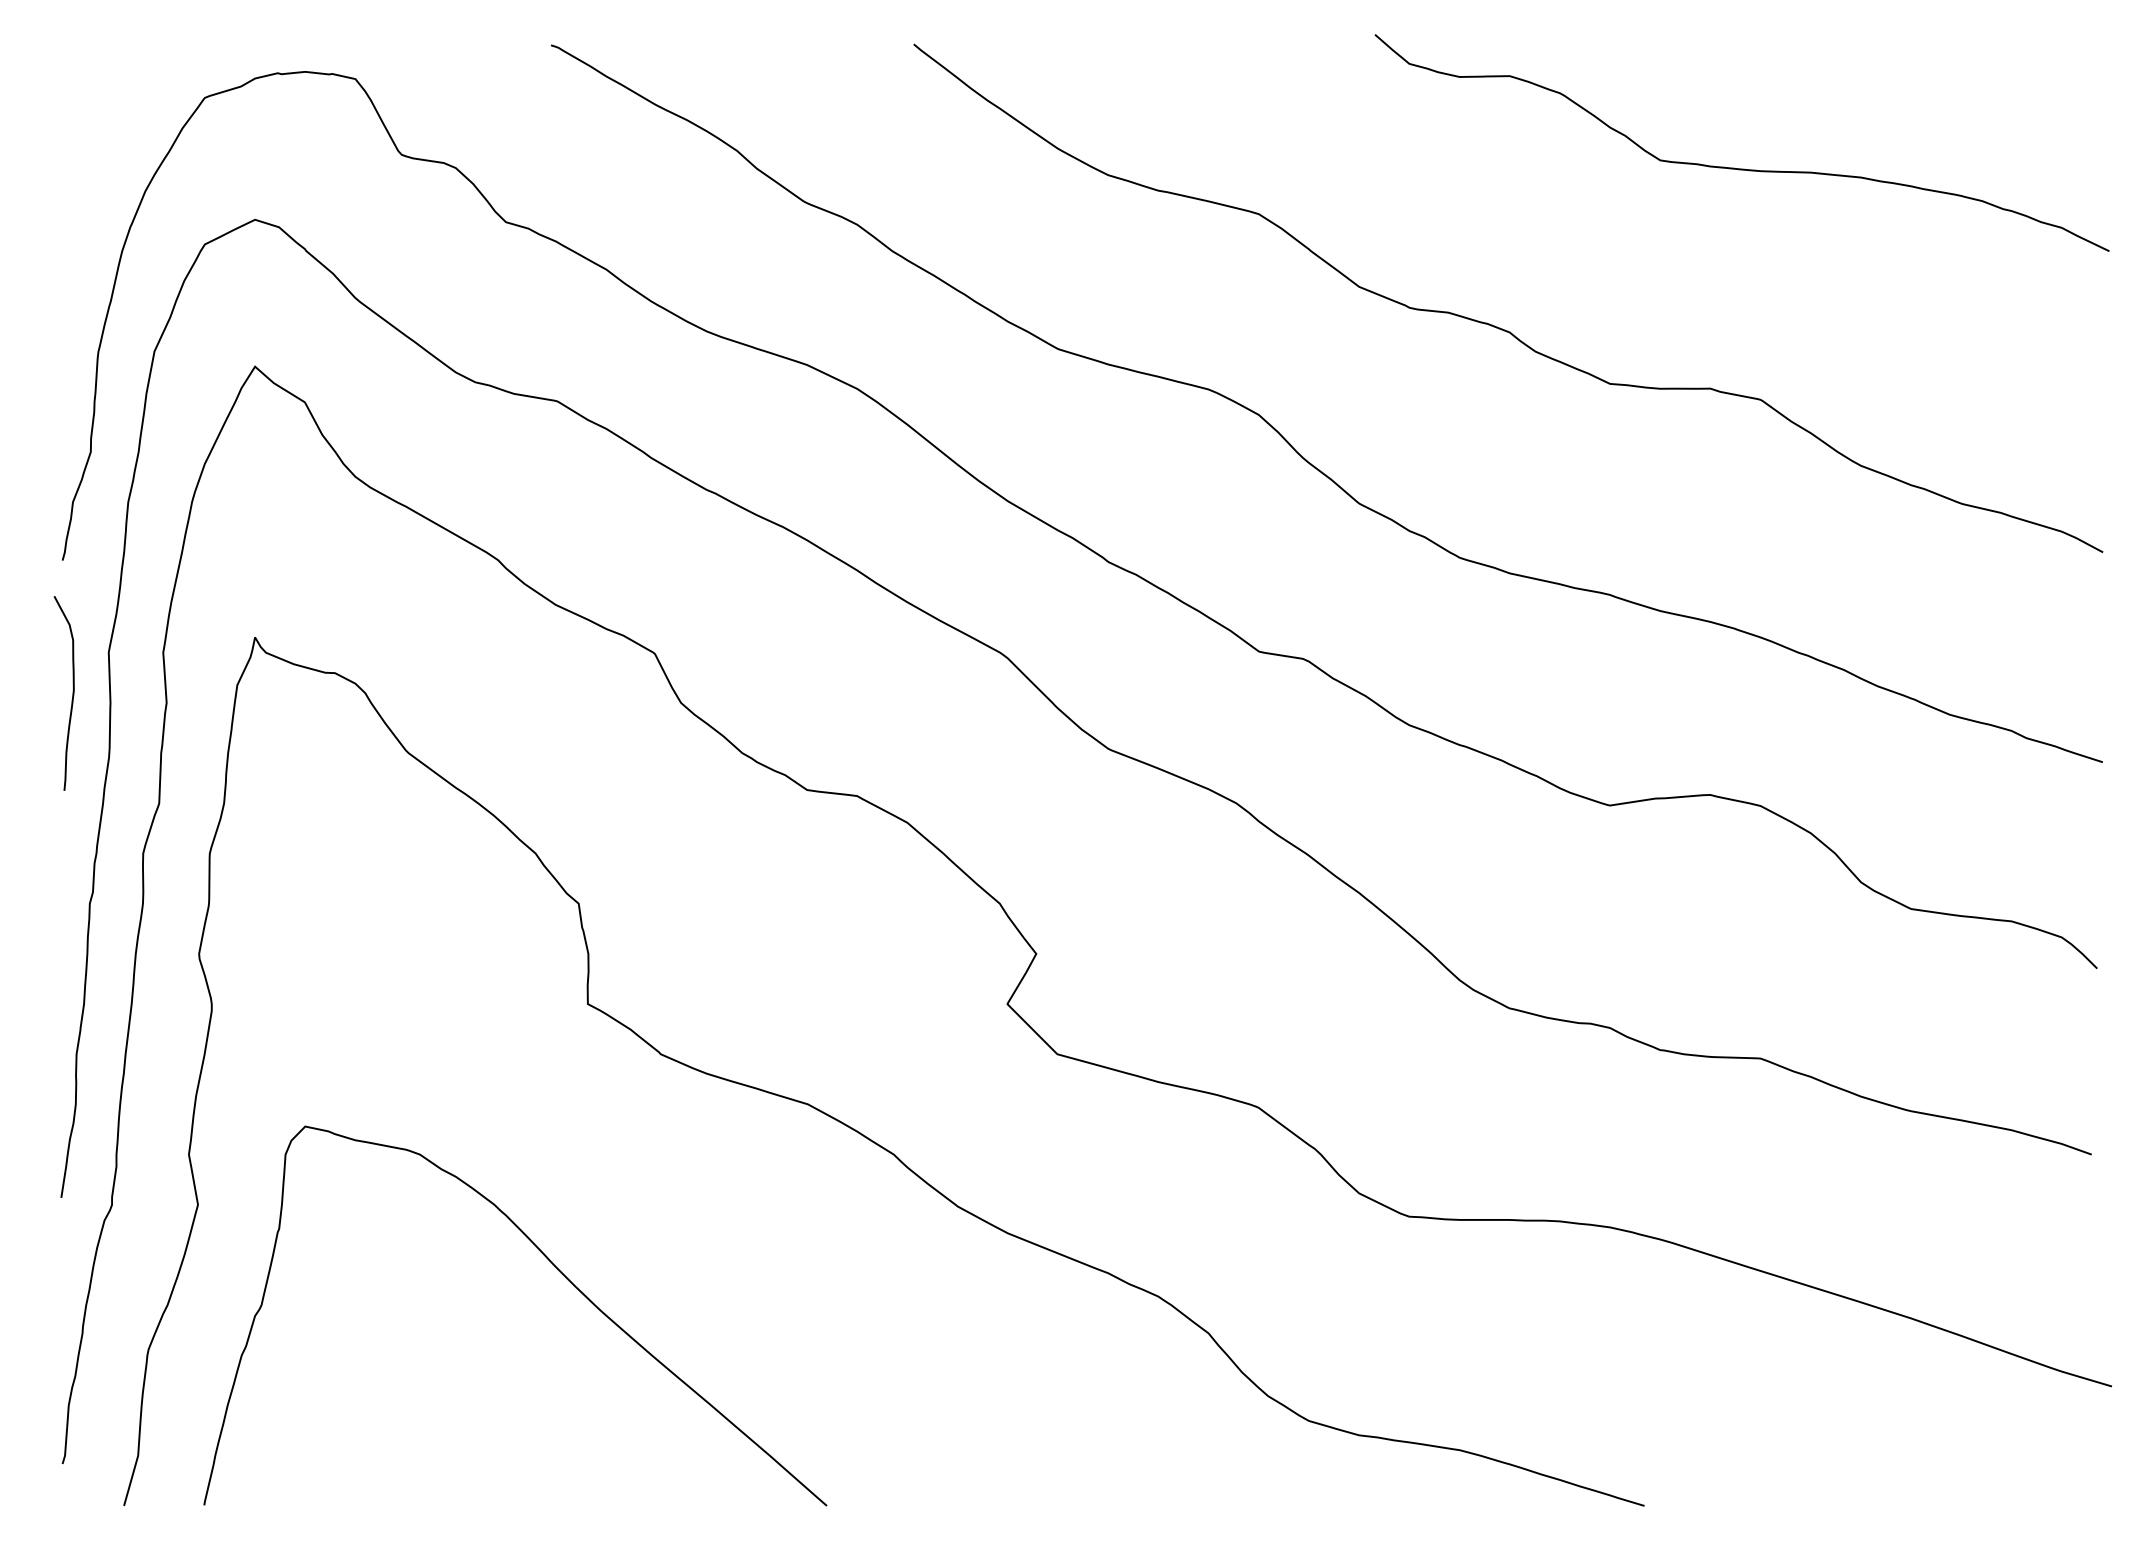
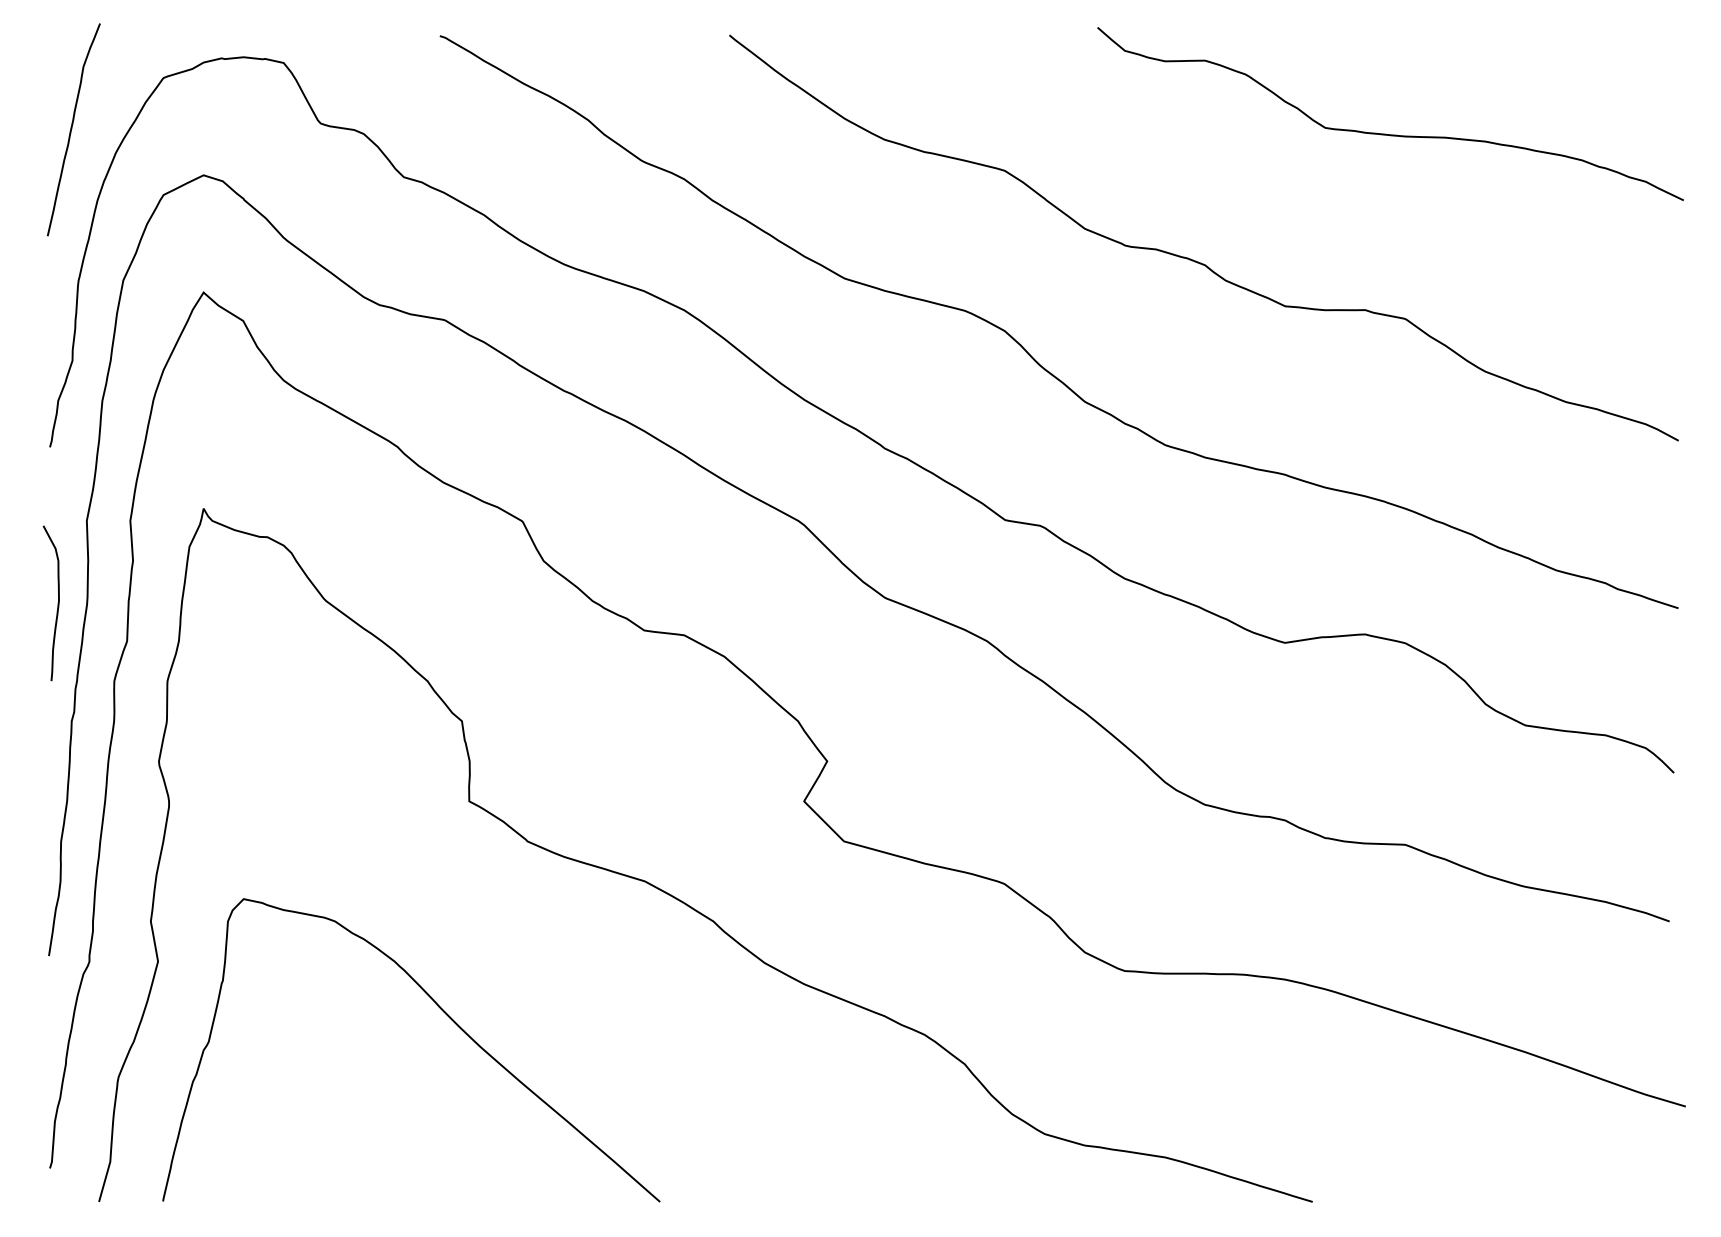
curve: (90, 162) -> (72, 129), added
curve: (72, 693) -> (57, 603), moved

